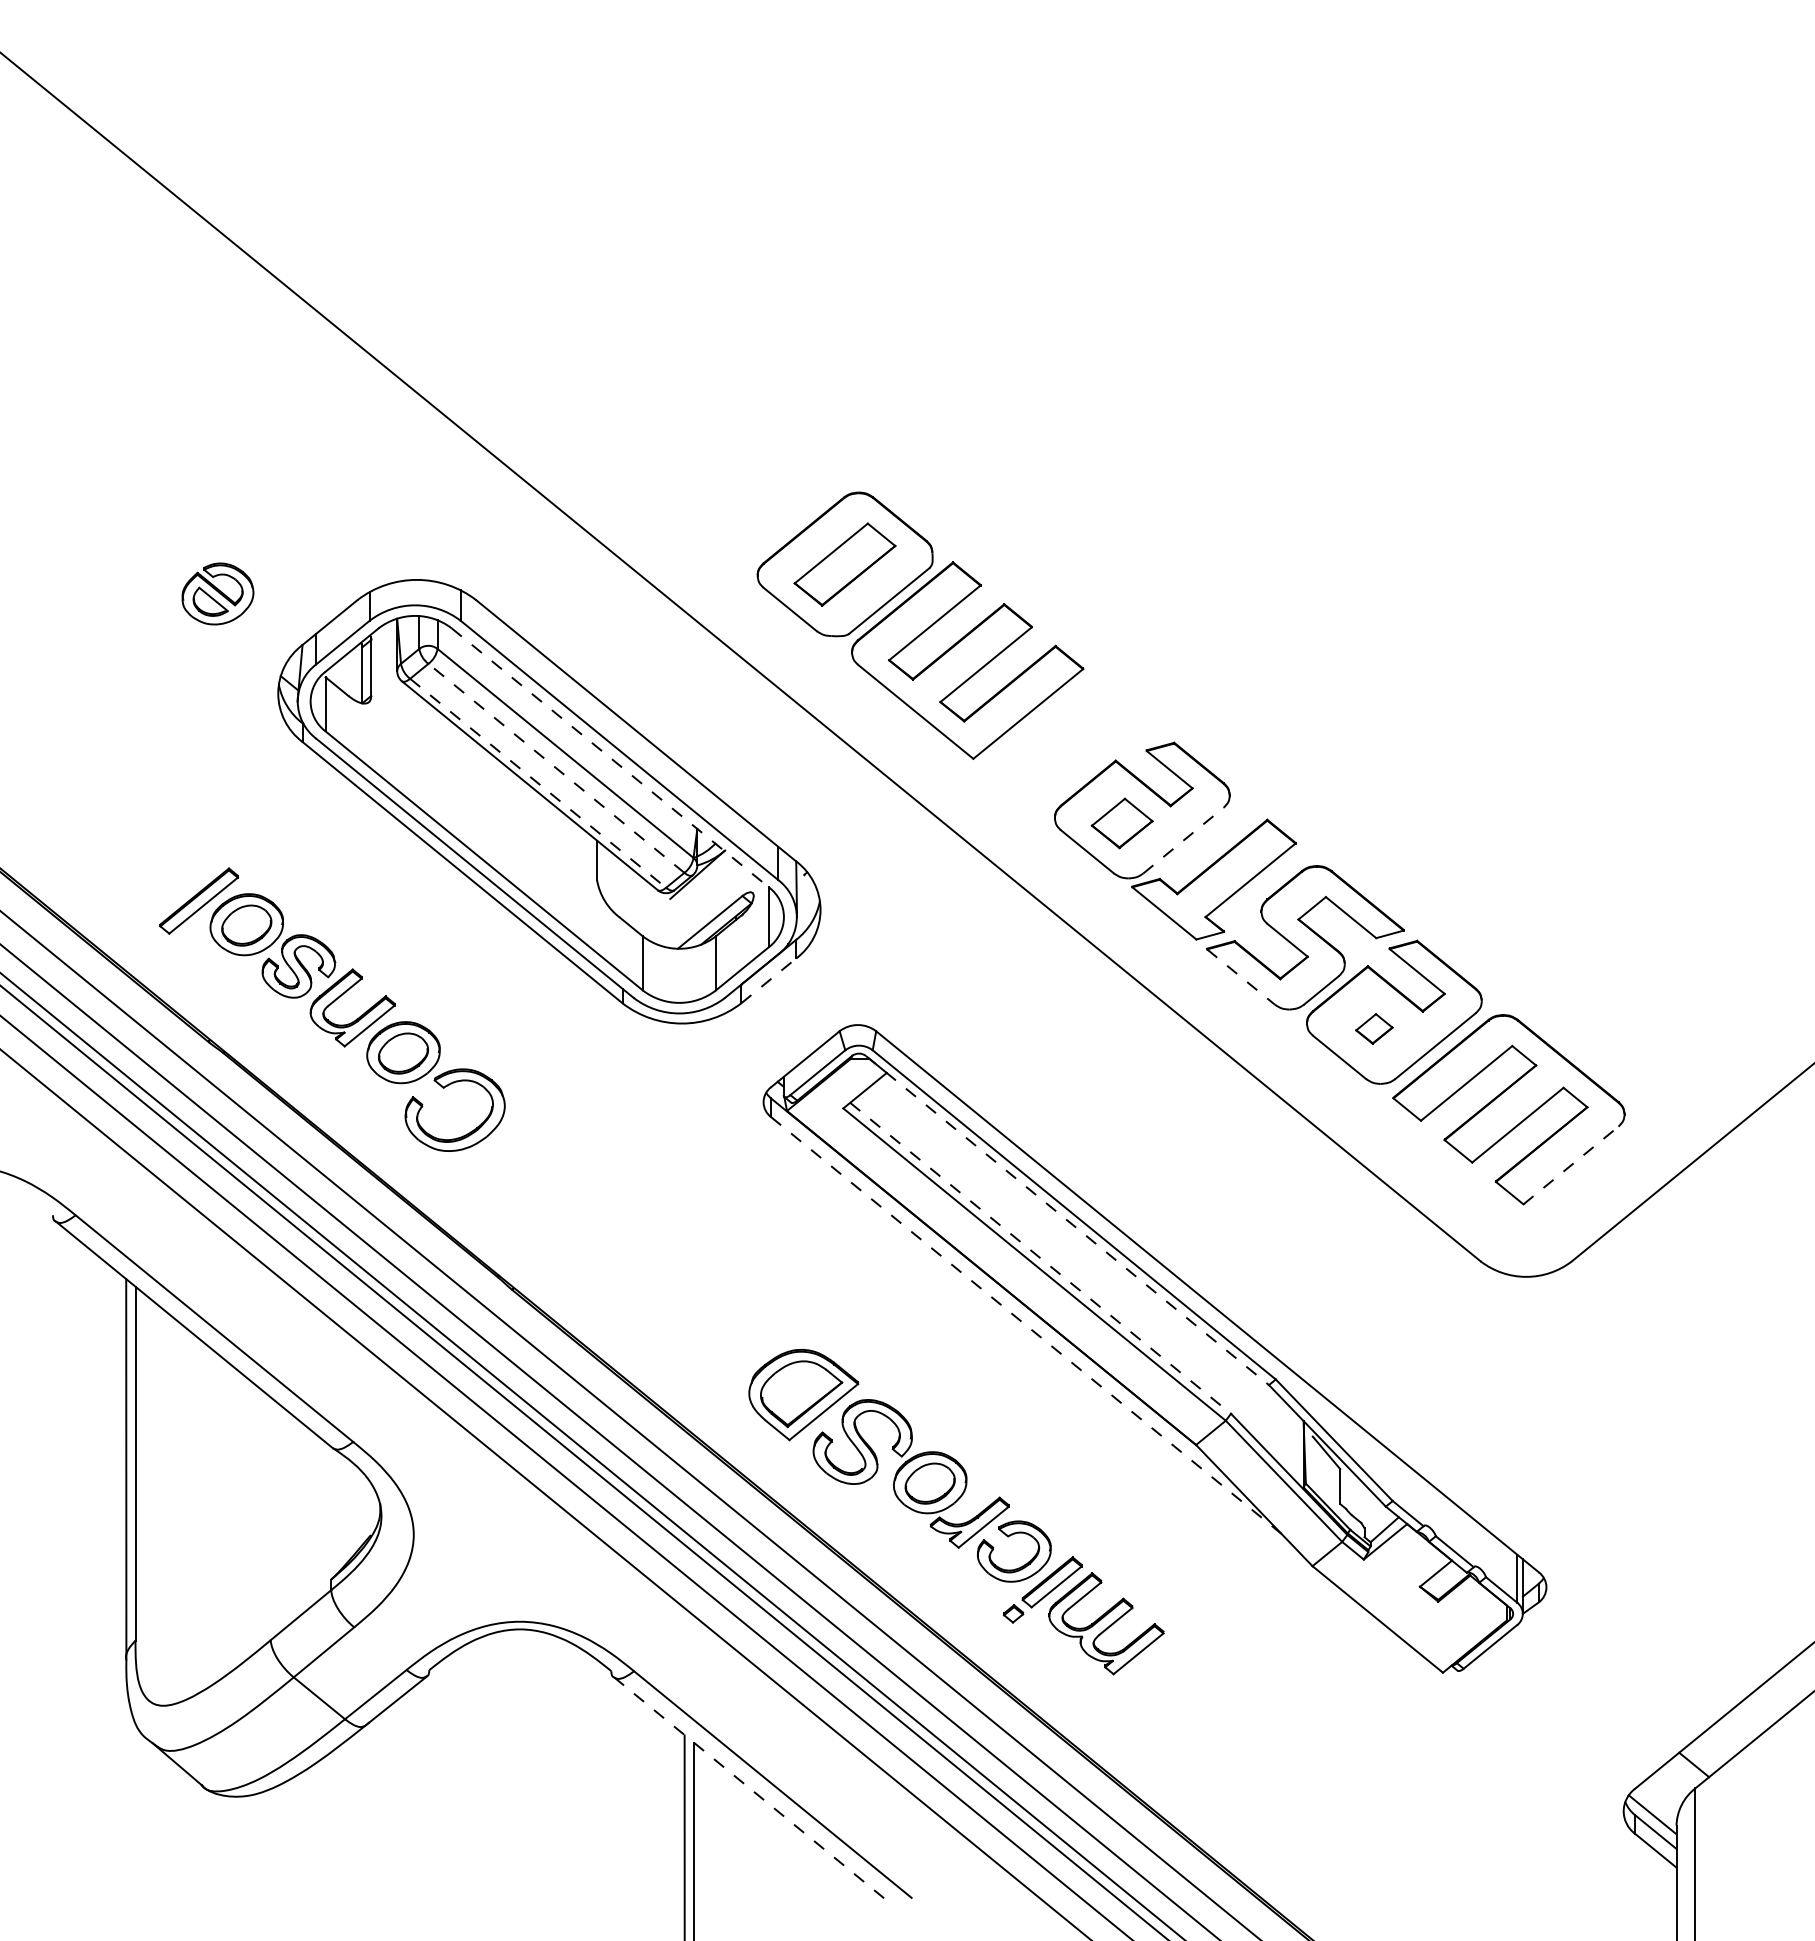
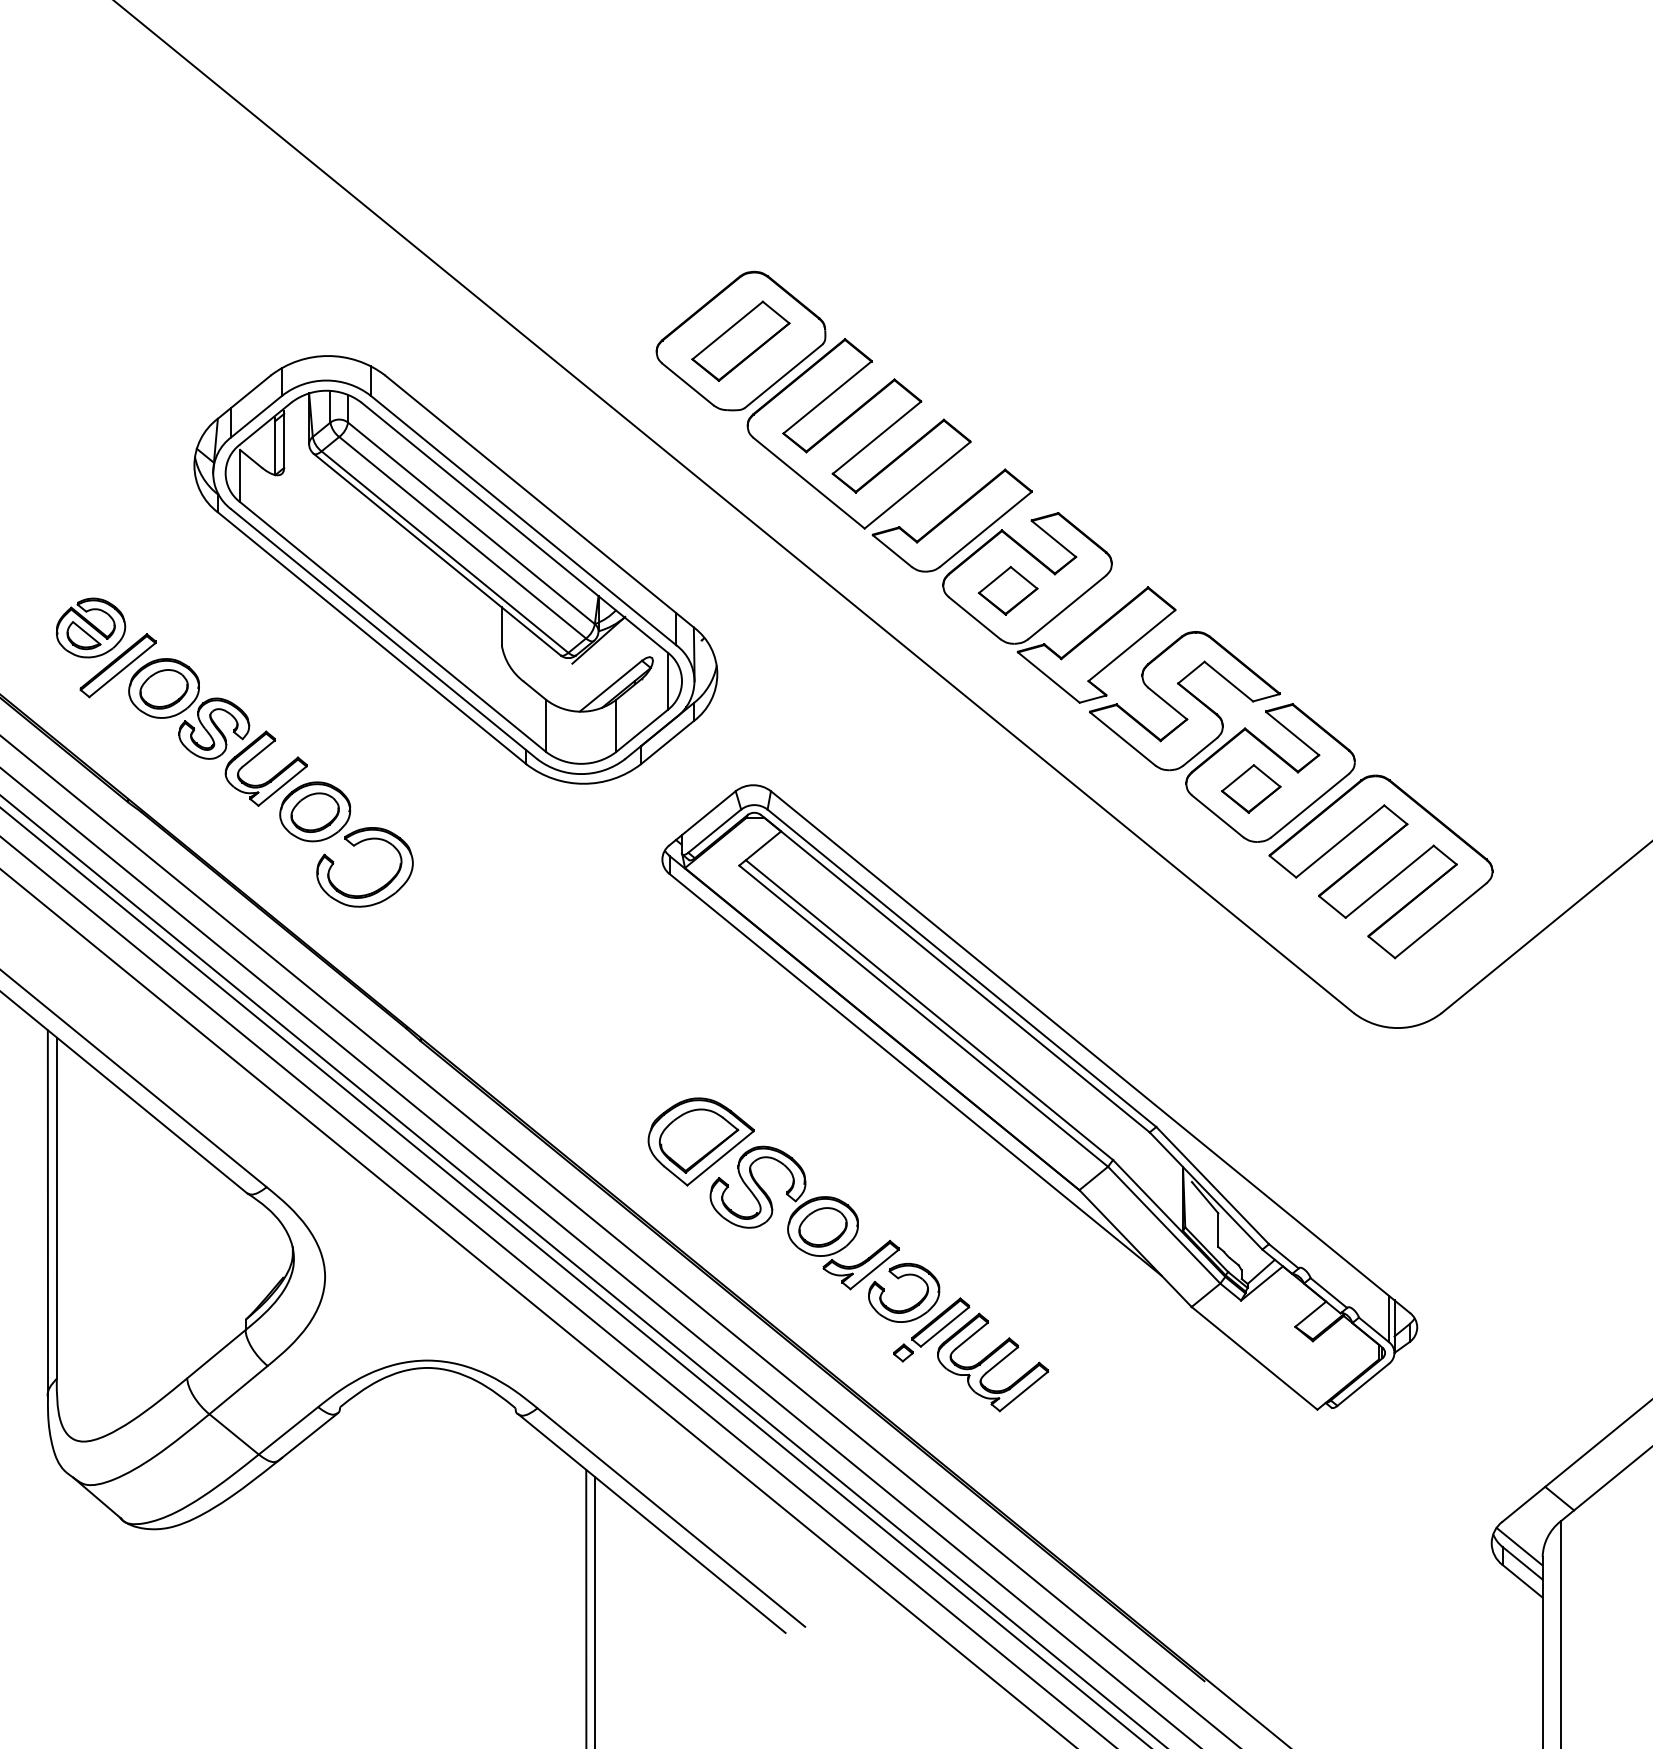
part: (217, 593) -> (90, 627), moved
part: (1063, 750) -> (951, 520), added
line: (610, 757) -> (514, 527), dashed -> solid
line: (556, 768) -> (462, 537), dashed -> solid
line: (538, 783) -> (445, 552), dashed -> solid
line: (1183, 840) -> (1067, 607), dashed -> solid
line: (1241, 977) -> (1123, 739), dashed -> solid
line: (769, 980) -> (668, 742), dashed -> solid
part: (1374, 1028) -> (1251, 788), size x1.67
line: (1571, 1165) -> (1441, 920), dashed -> solid
line: (1067, 1220) -> (955, 973), dashed -> solid
line: (1040, 1258) -> (929, 1010), dashed -> solid
line: (1026, 1325) -> (915, 1074), dashed -> solid
line: (753, 1791) -> (652, 1524), dashed -> solid

